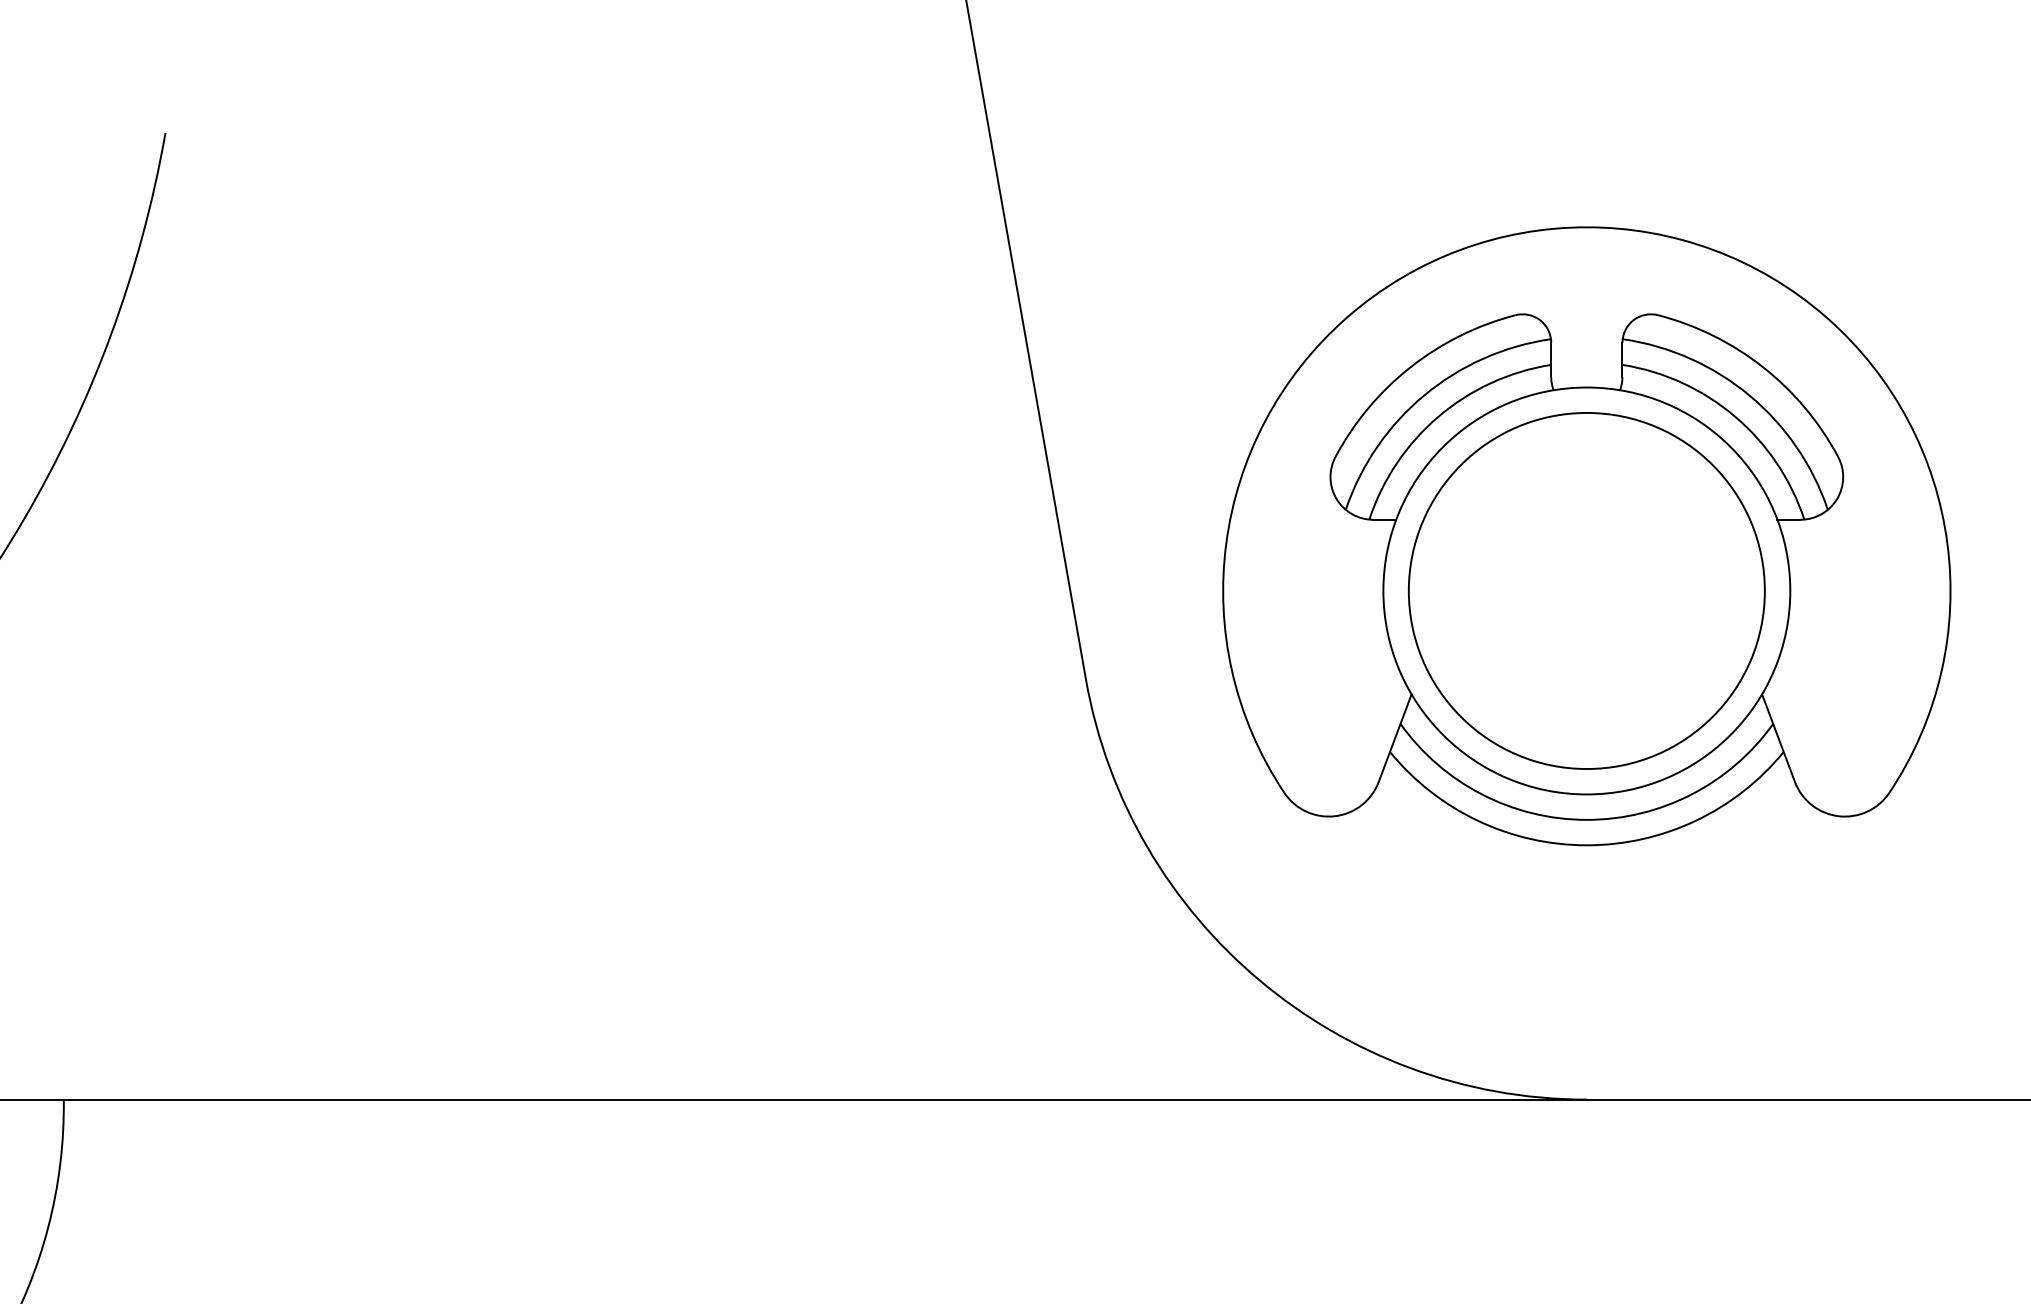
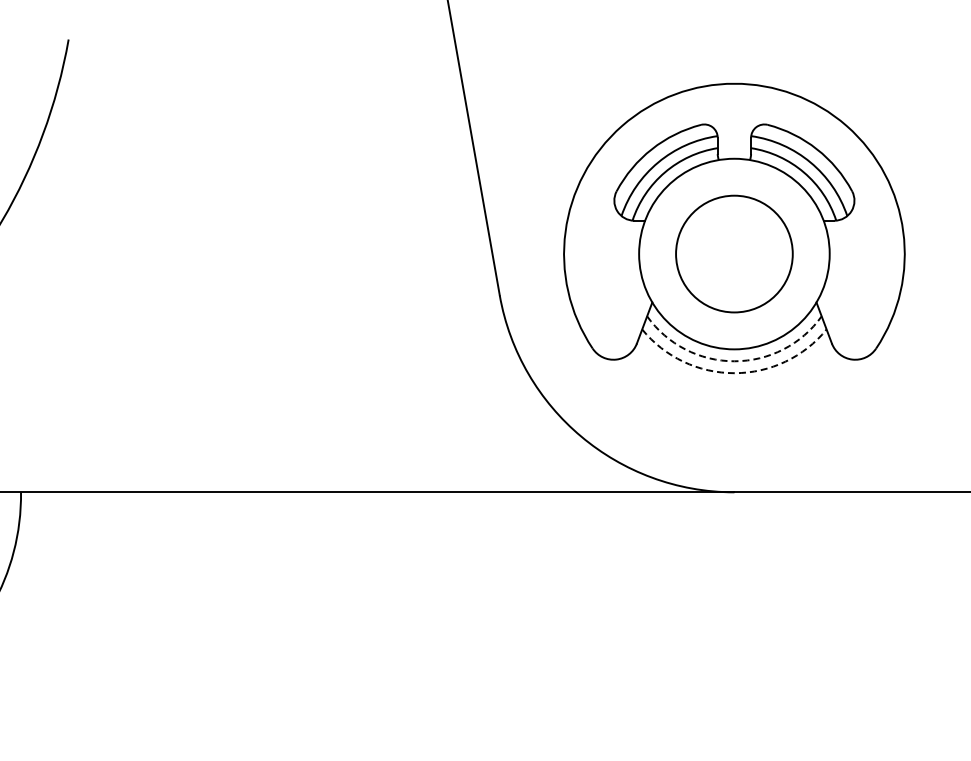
circle: (1587, 589) -> (734, 253), size x0.7
arc: (1587, 820) -> (734, 361), solid -> dashed
arc: (1587, 845) -> (734, 373), solid -> dashed

